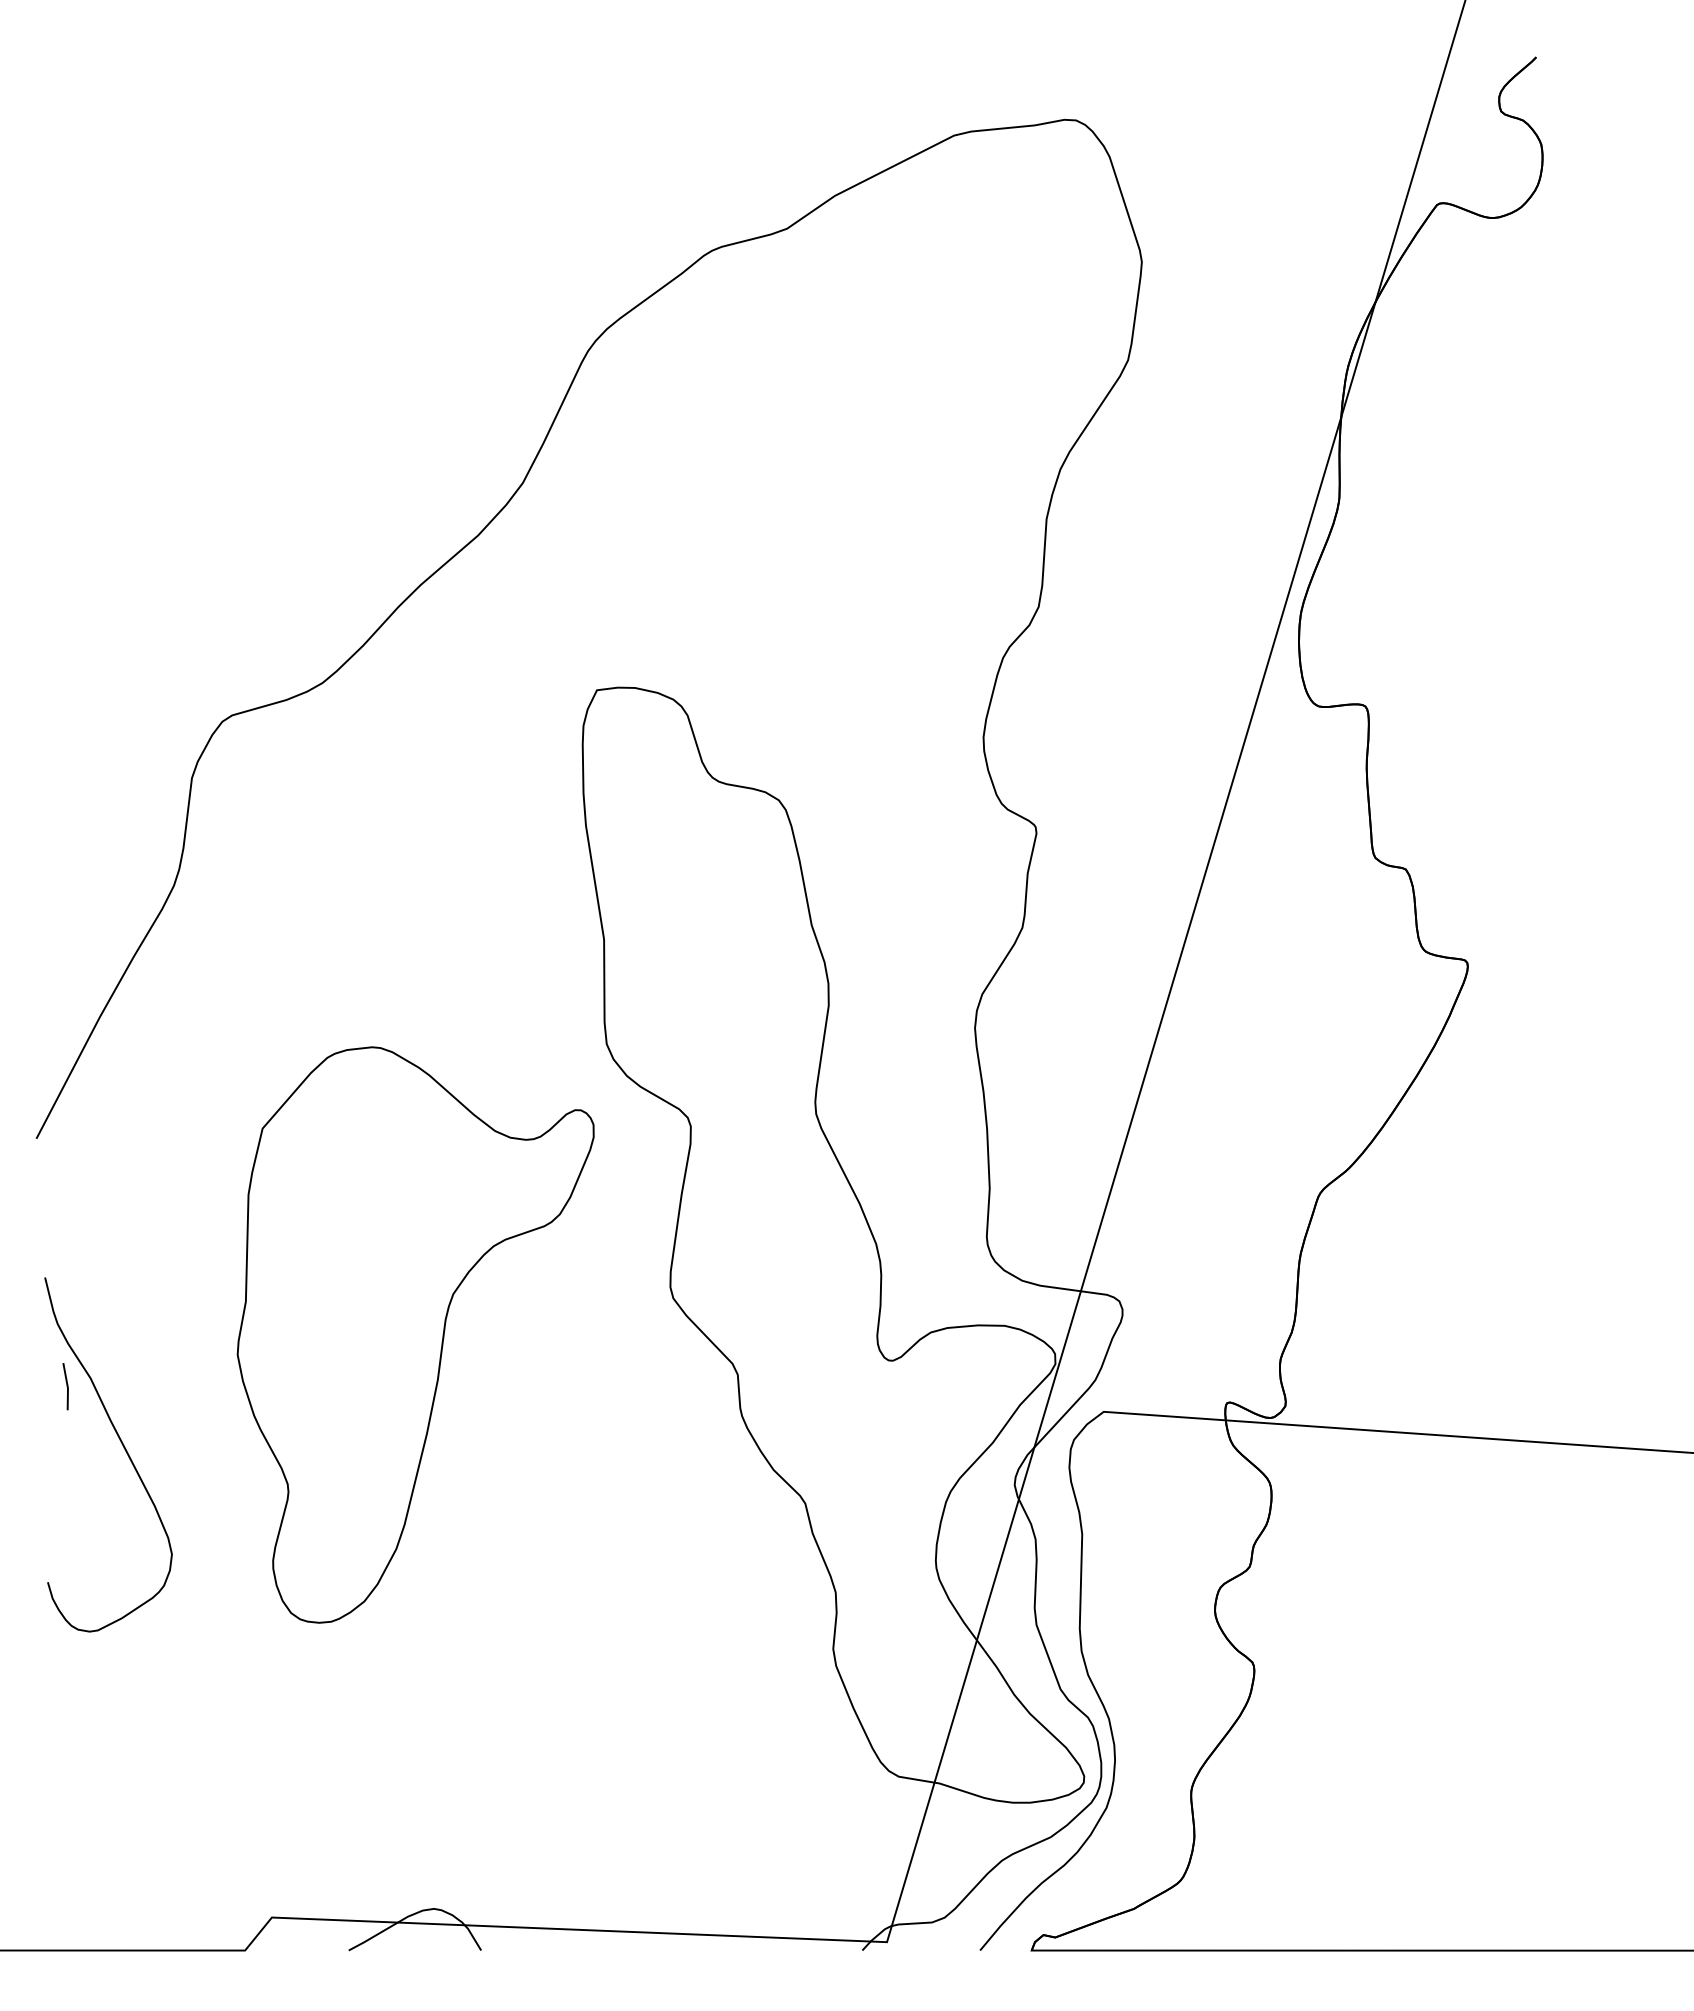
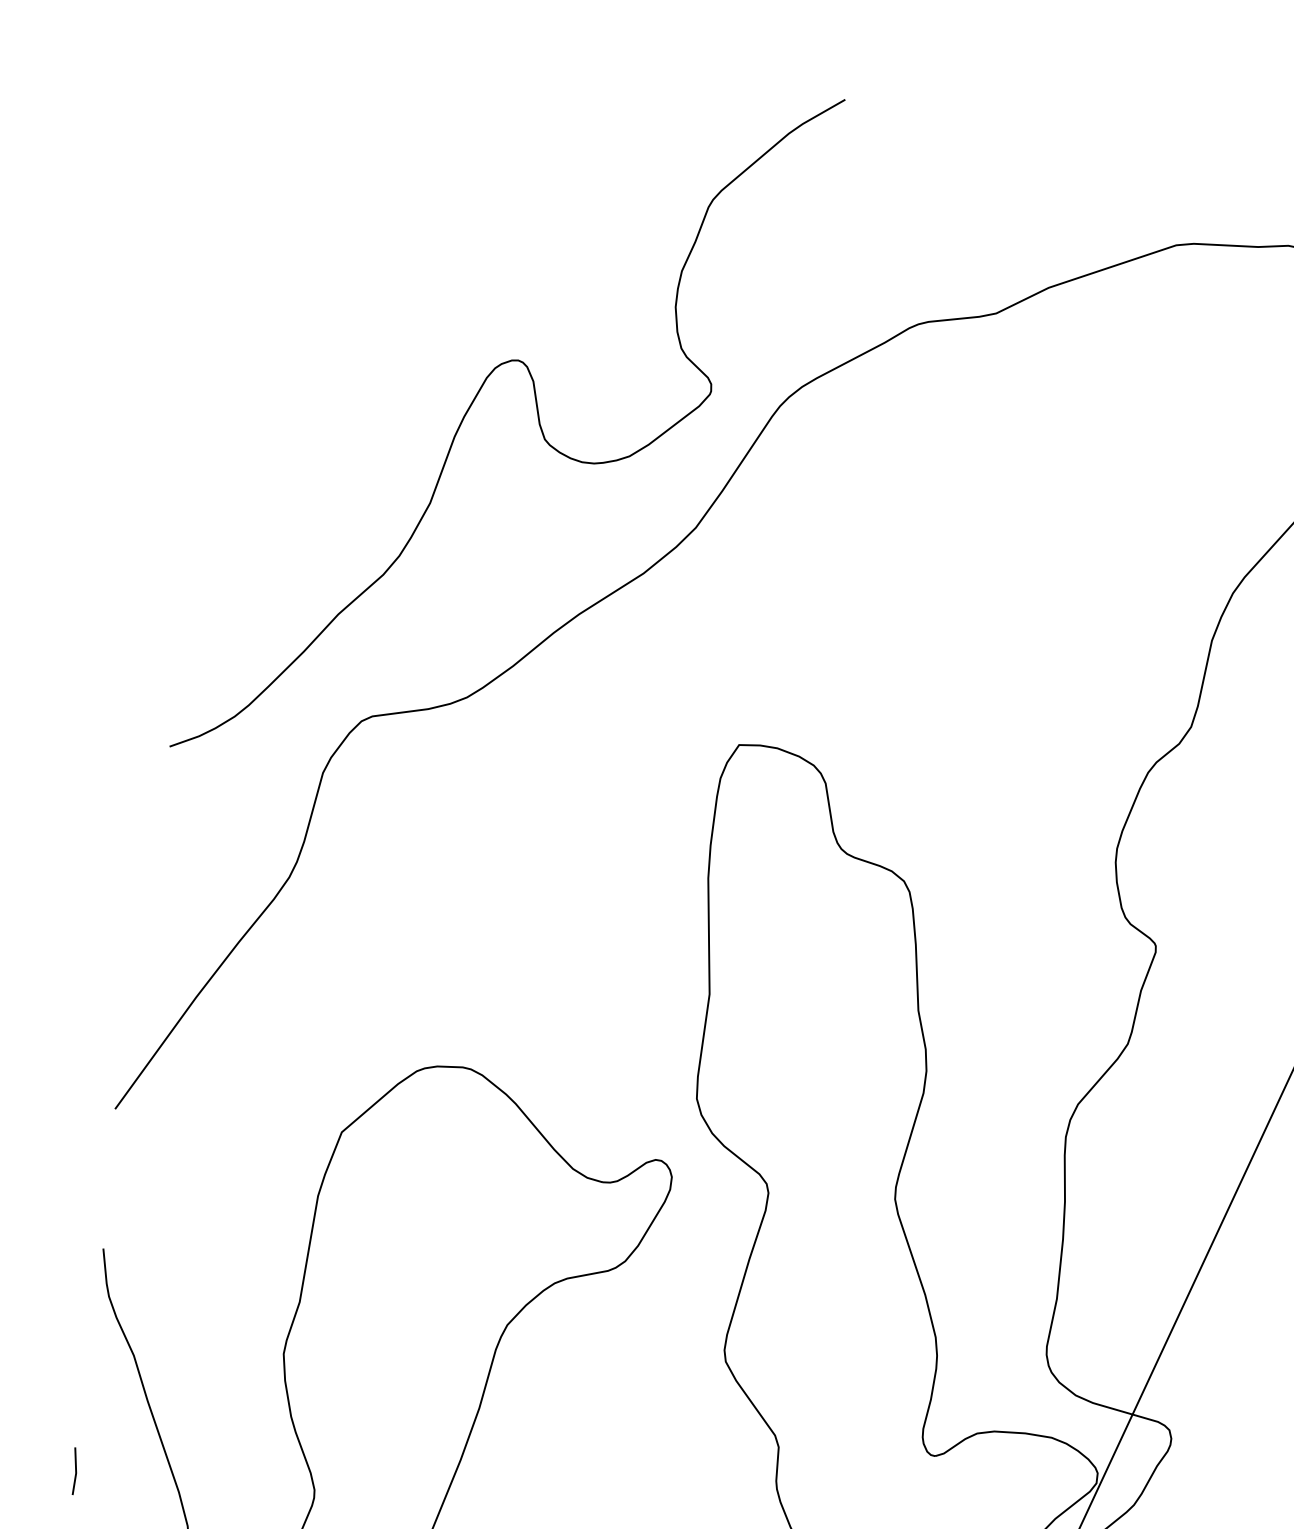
curve: (351, 398) -> (537, 418), added
line: (66, 1386) -> (74, 1471), moved

